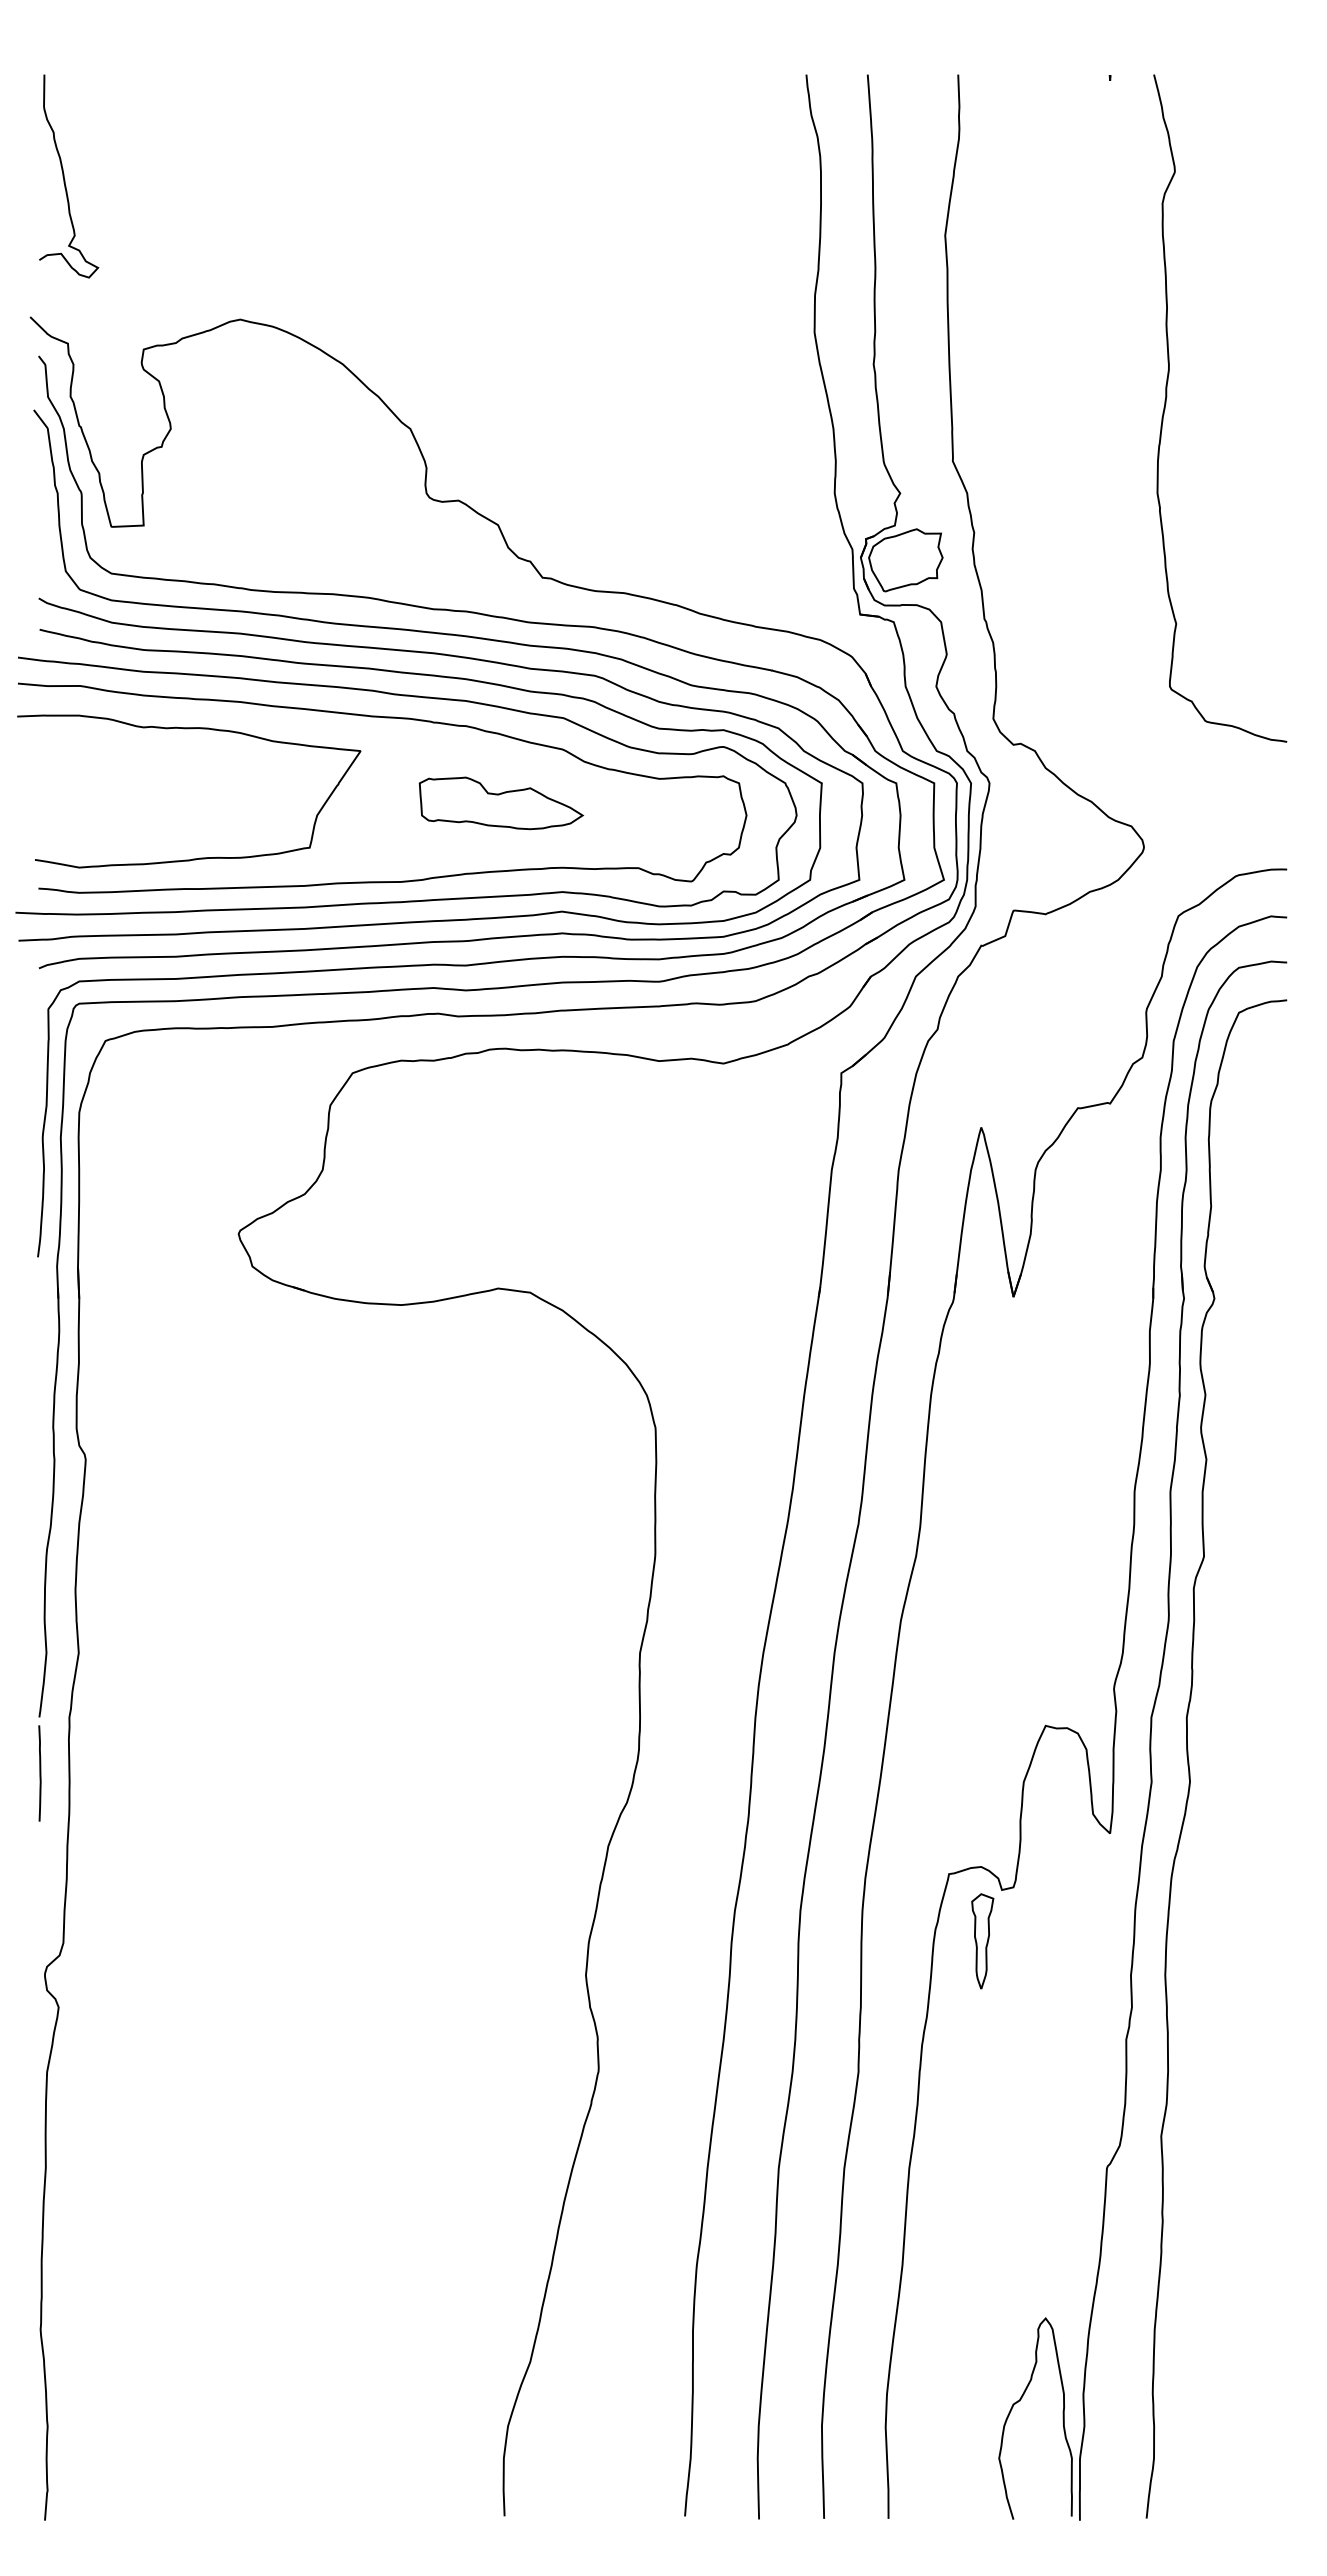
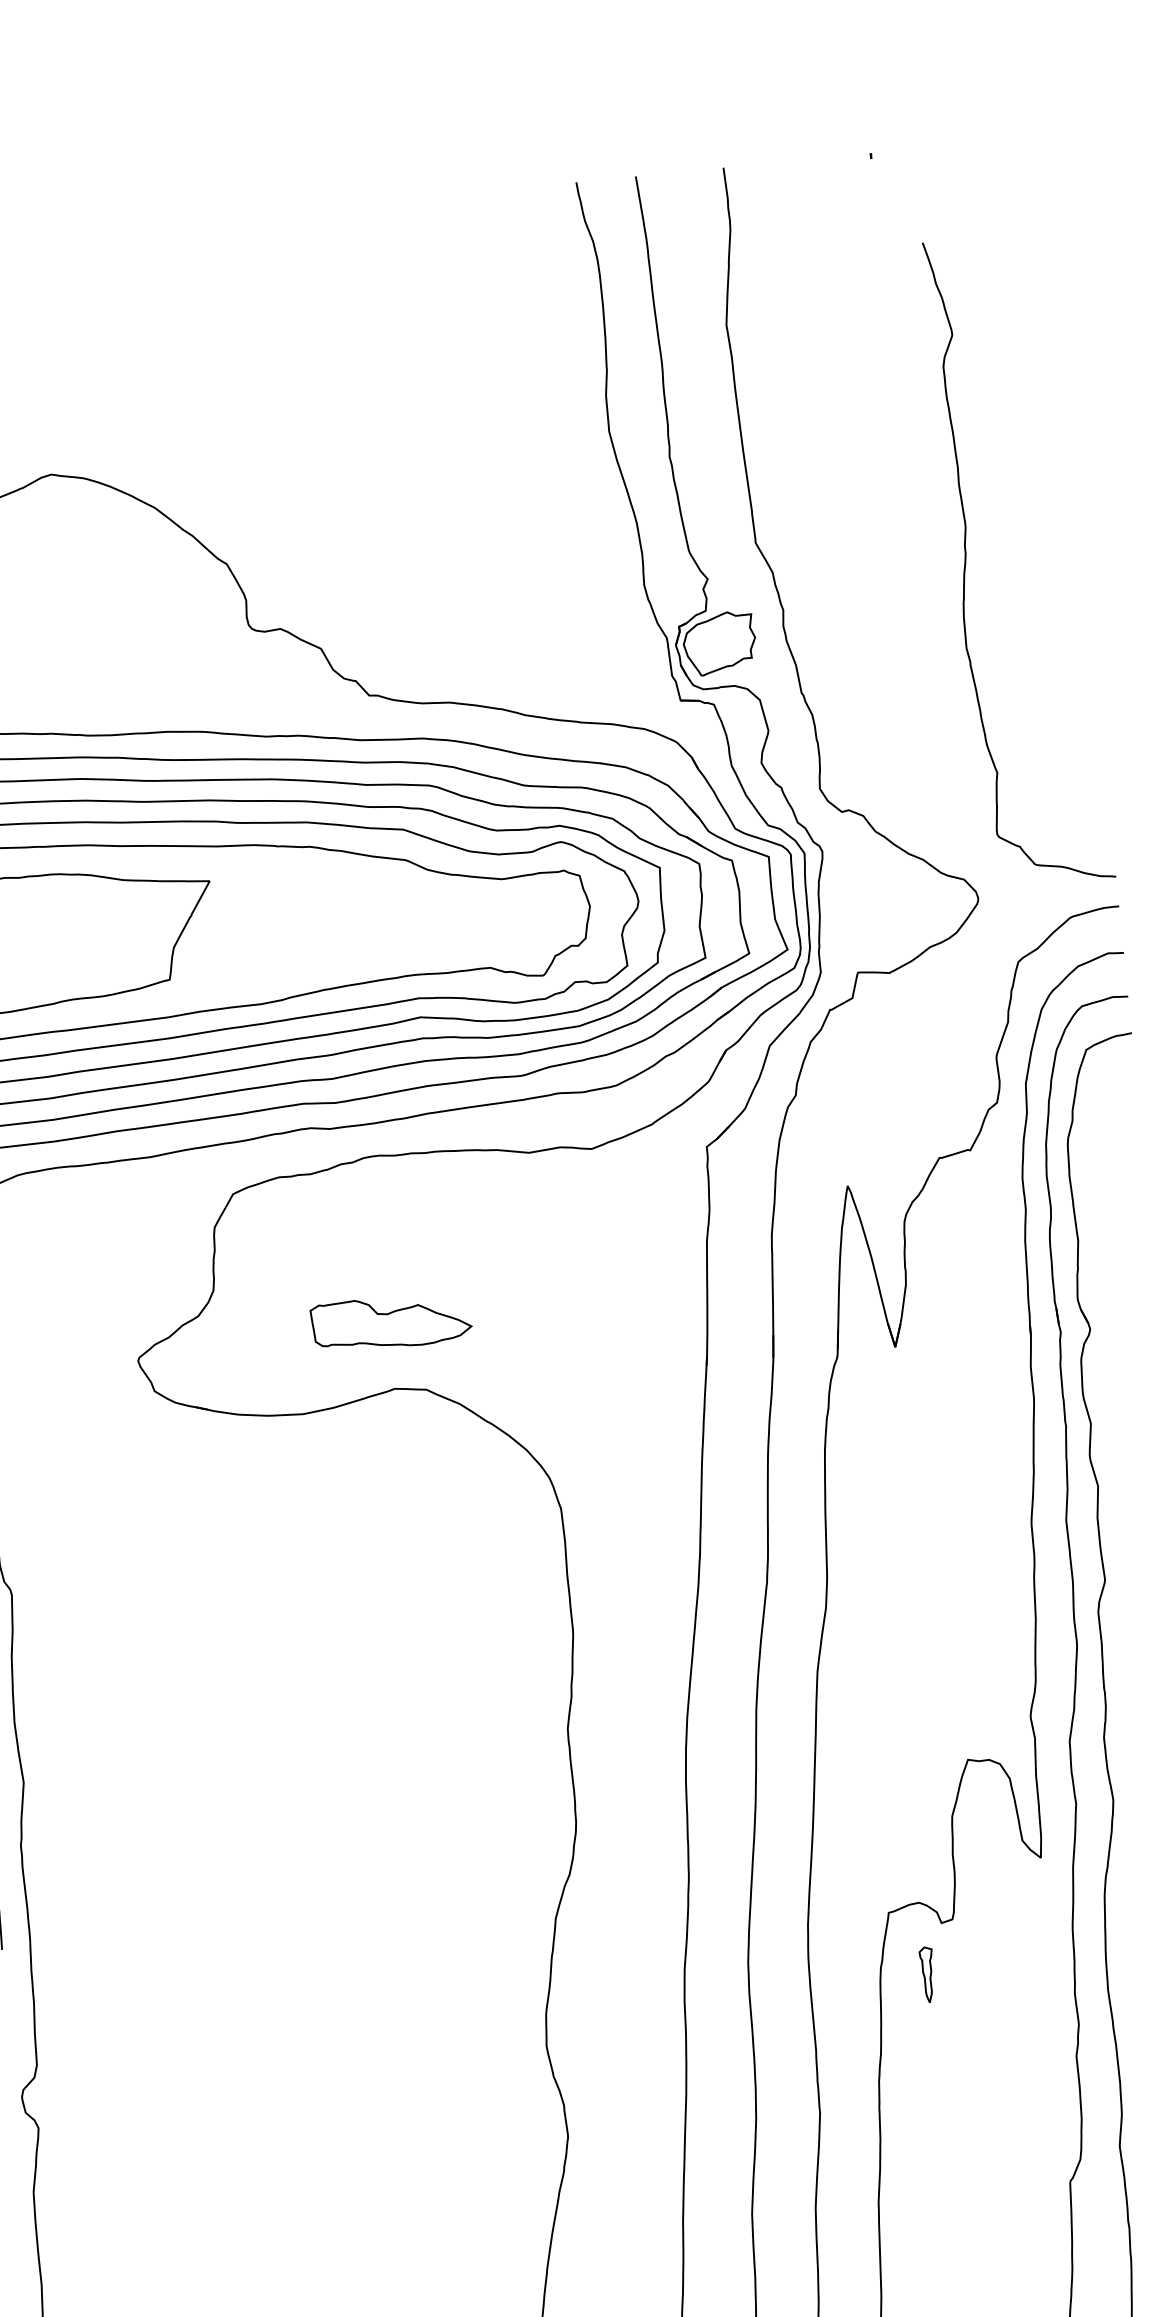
curve: (1166, 404) -> (966, 561), moved
part: (501, 803) -> (391, 1322), moved
part: (982, 1941) -> (927, 1974), size x0.6

